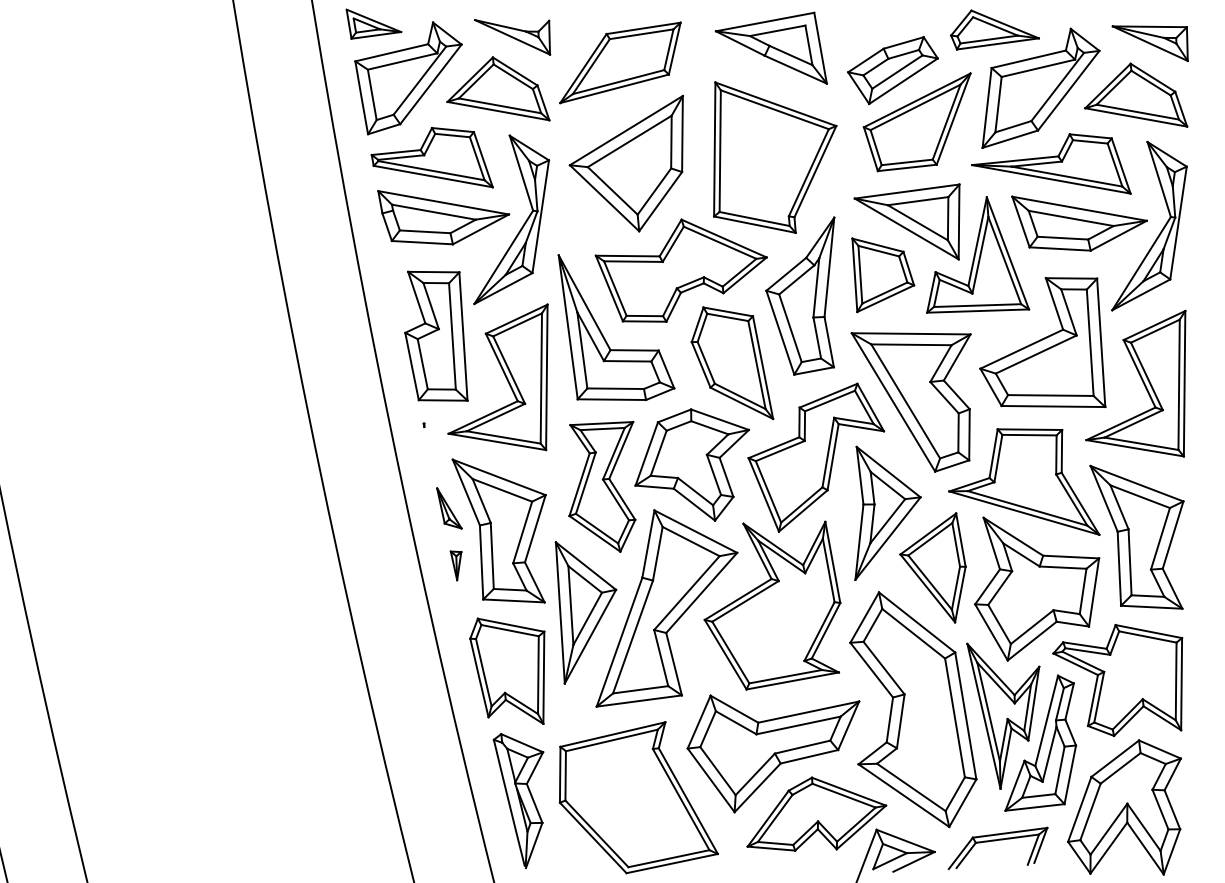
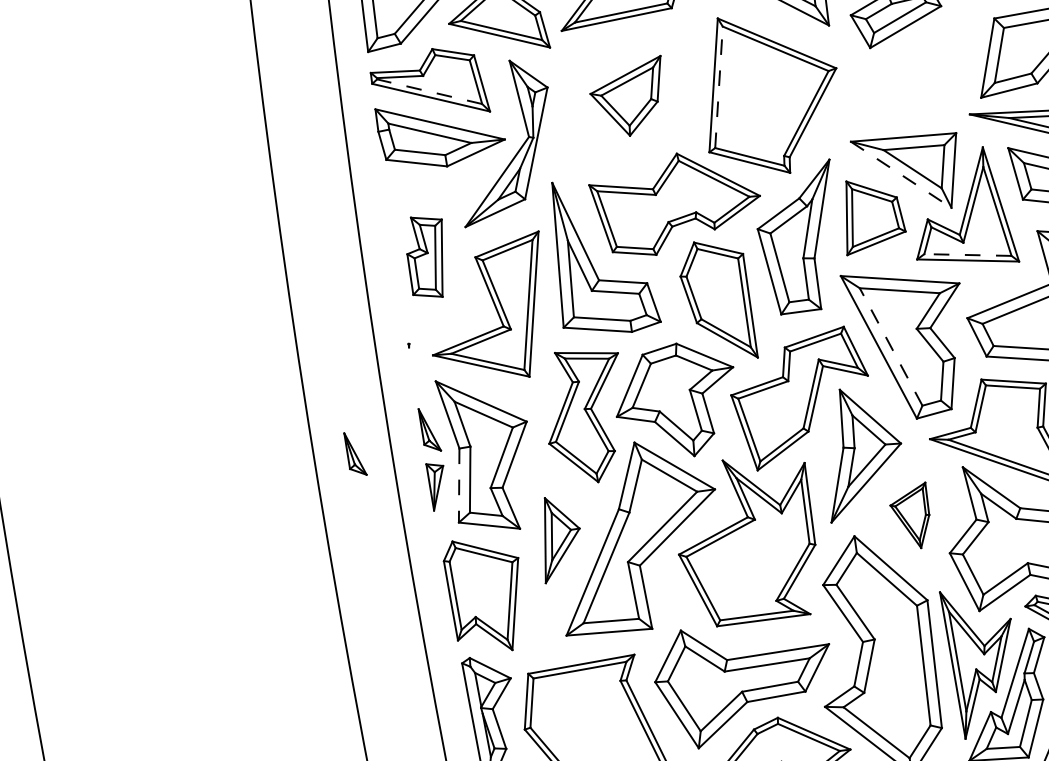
part: (916, 122) -> (916, 68), removed
line: (720, 151) -> (719, 87), solid -> dashed
part: (625, 163) -> (623, 94), size x0.6
line: (431, 170) -> (429, 91), solid -> dashed
line: (907, 229) -> (901, 175), solid -> dashed
line: (977, 305) -> (967, 254), solid -> dashed
part: (436, 335) -> (426, 256), size x0.6
line: (905, 401) -> (890, 347), solid -> dashed
part: (376, 536) -> (355, 454), added
line: (481, 562) -> (459, 485), solid -> dashed
part: (455, 565) -> (432, 487), size x1.6
part: (932, 567) -> (909, 514), size x0.6
part: (585, 612) -> (560, 540), size x0.6

